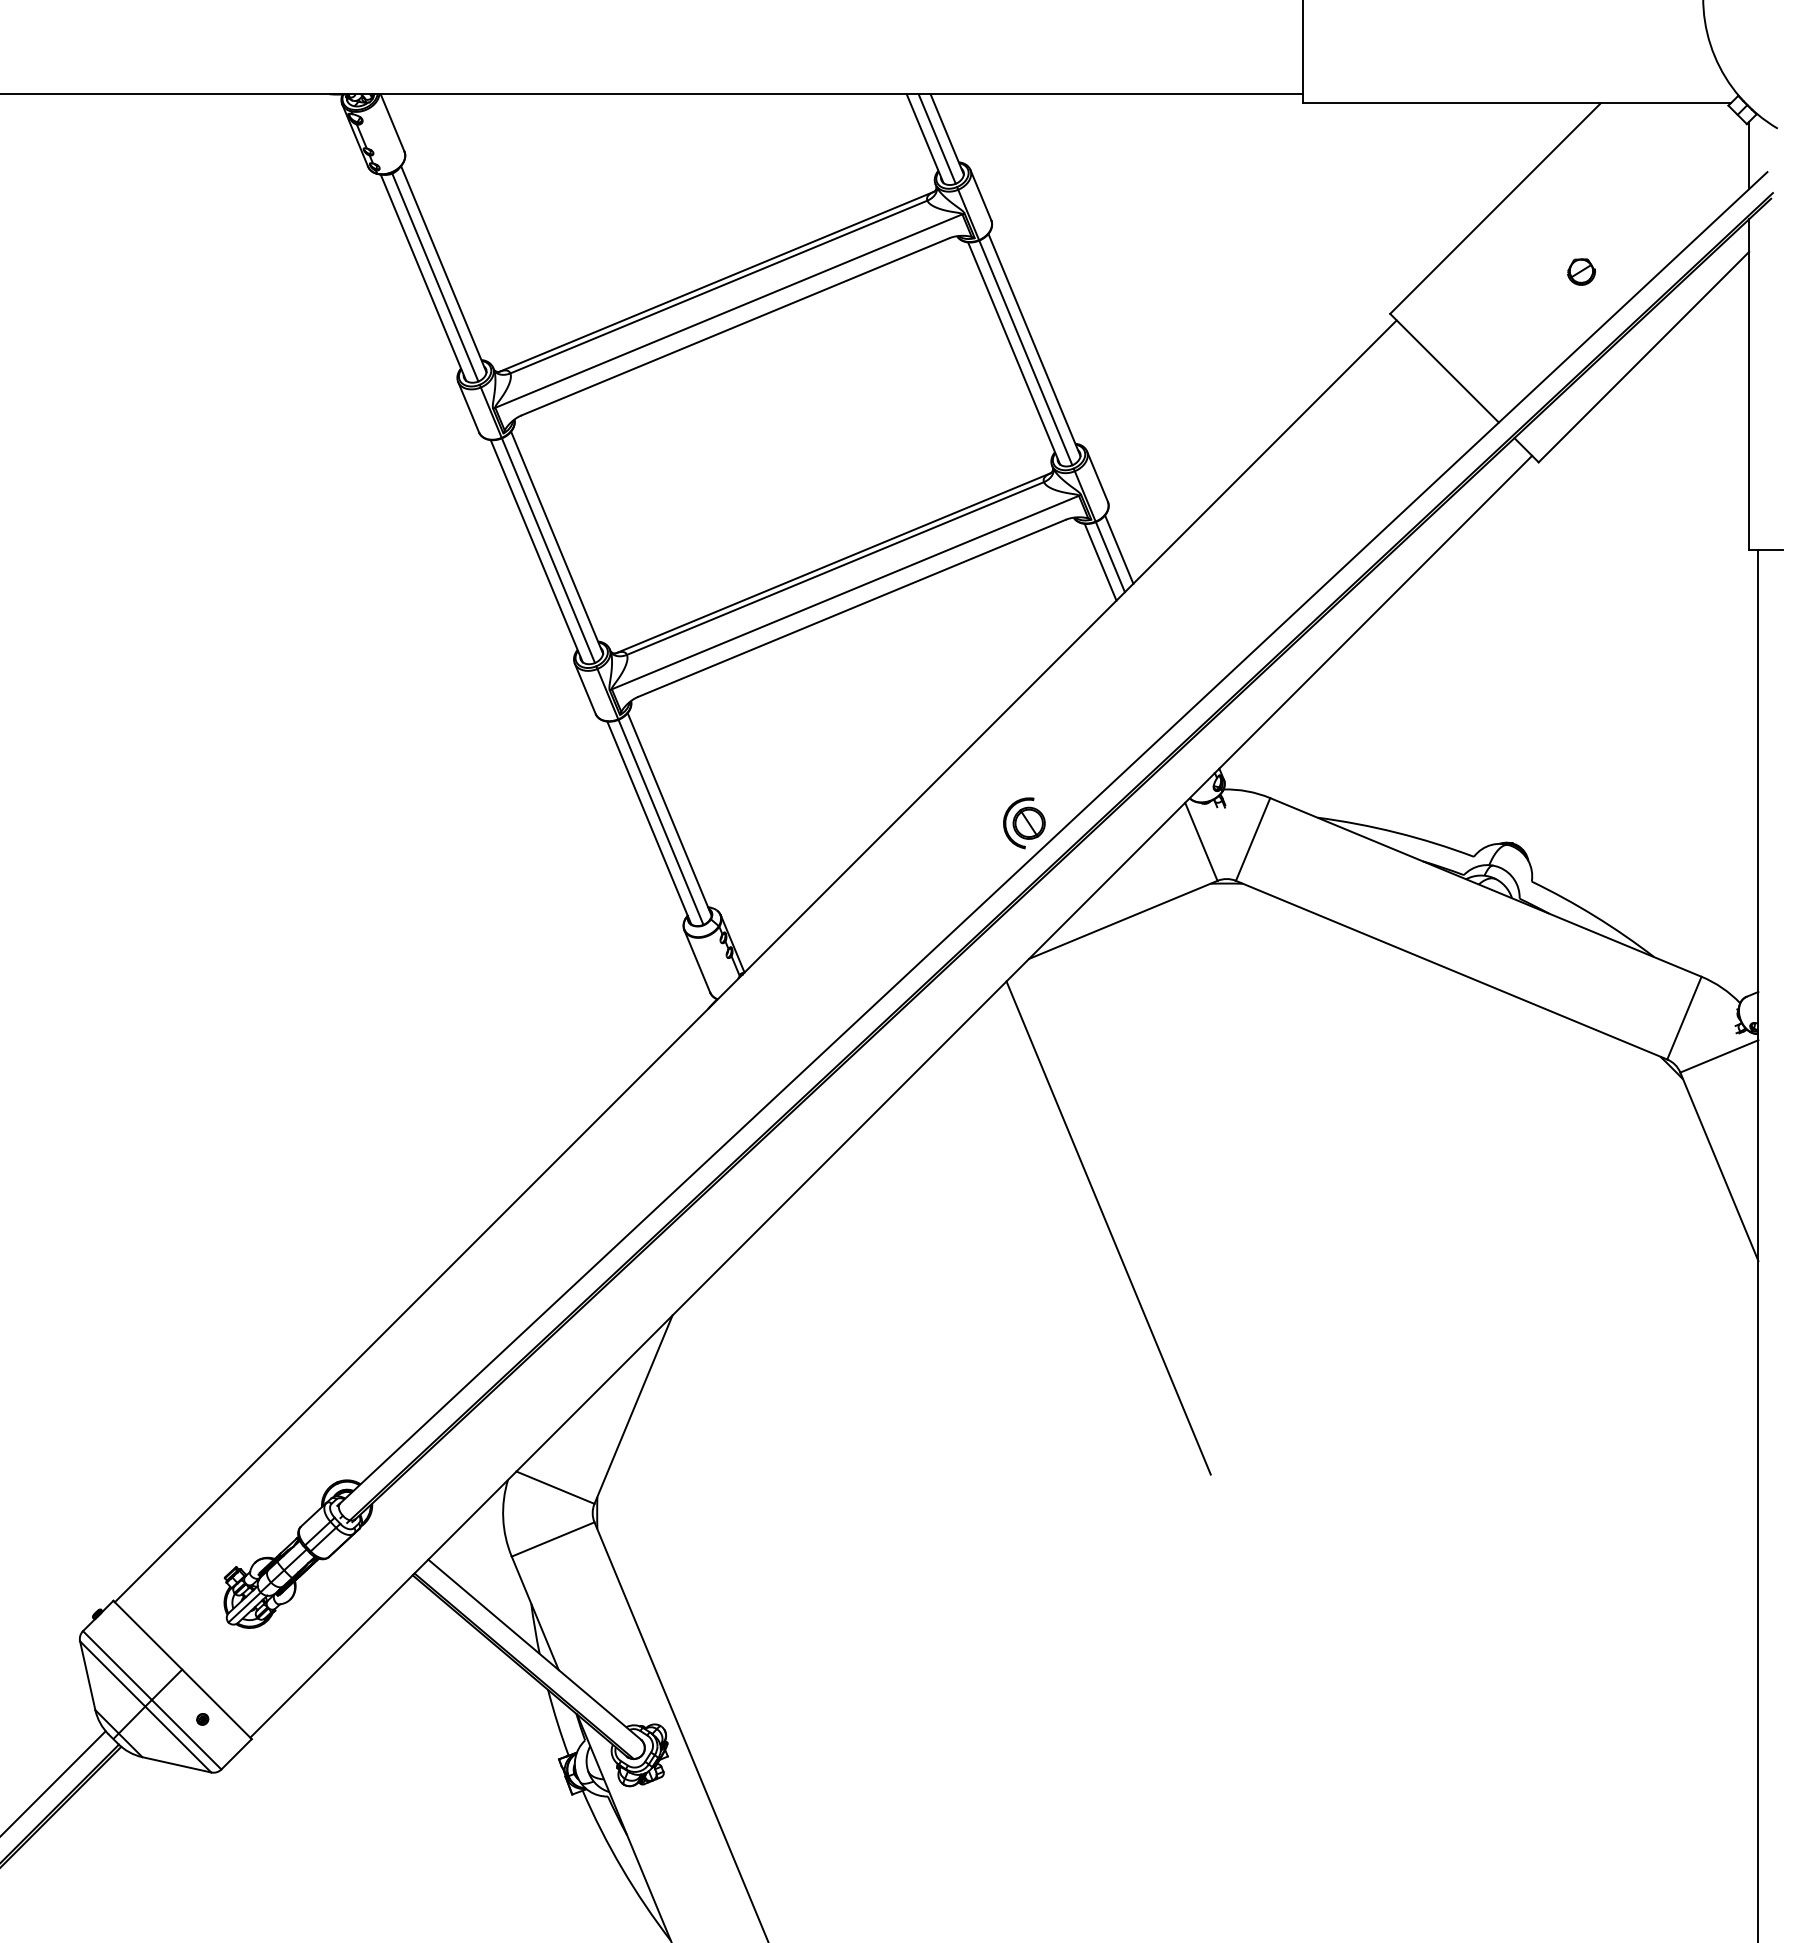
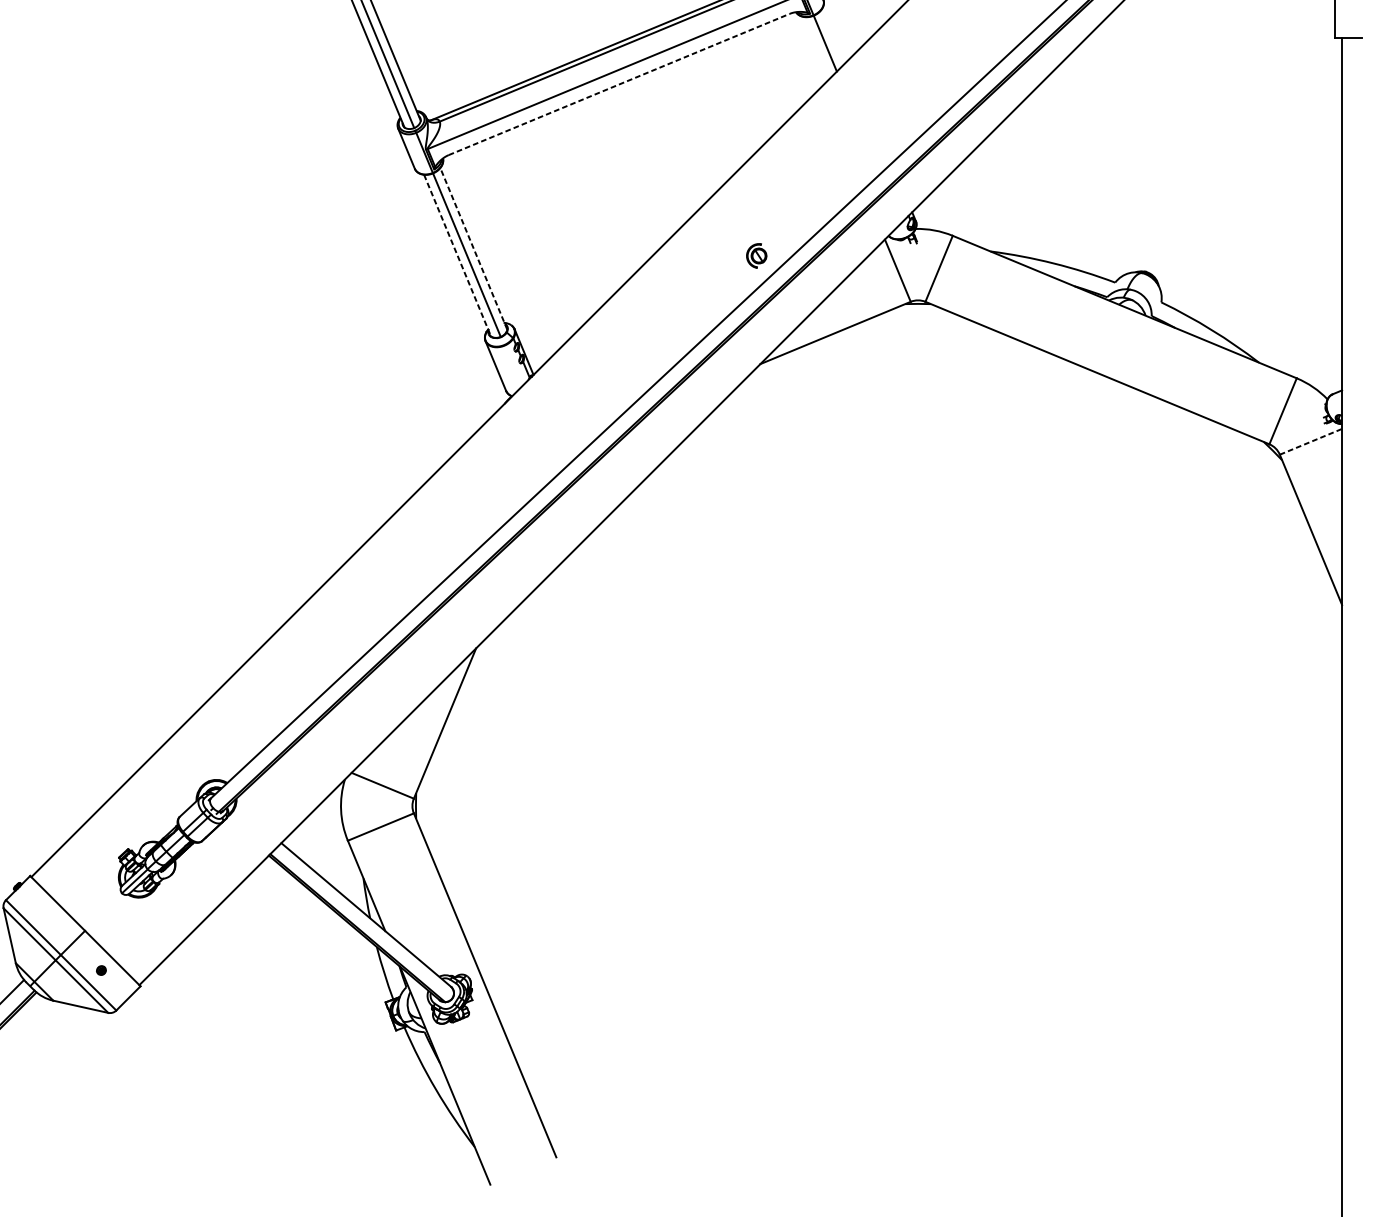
line: (1119, 549) -> (832, 37), removed
line: (1100, 561) -> (817, 47), removed
line: (852, 608) -> (619, 84), solid -> dashed
line: (669, 814) -> (473, 248), solid -> dashed
line: (649, 822) -> (457, 255), solid -> dashed
part: (1024, 823) -> (756, 256), size x0.6
line: (1719, 1056) -> (1311, 441), solid -> dashed
line: (1108, 1227) -> (823, 578), removed

